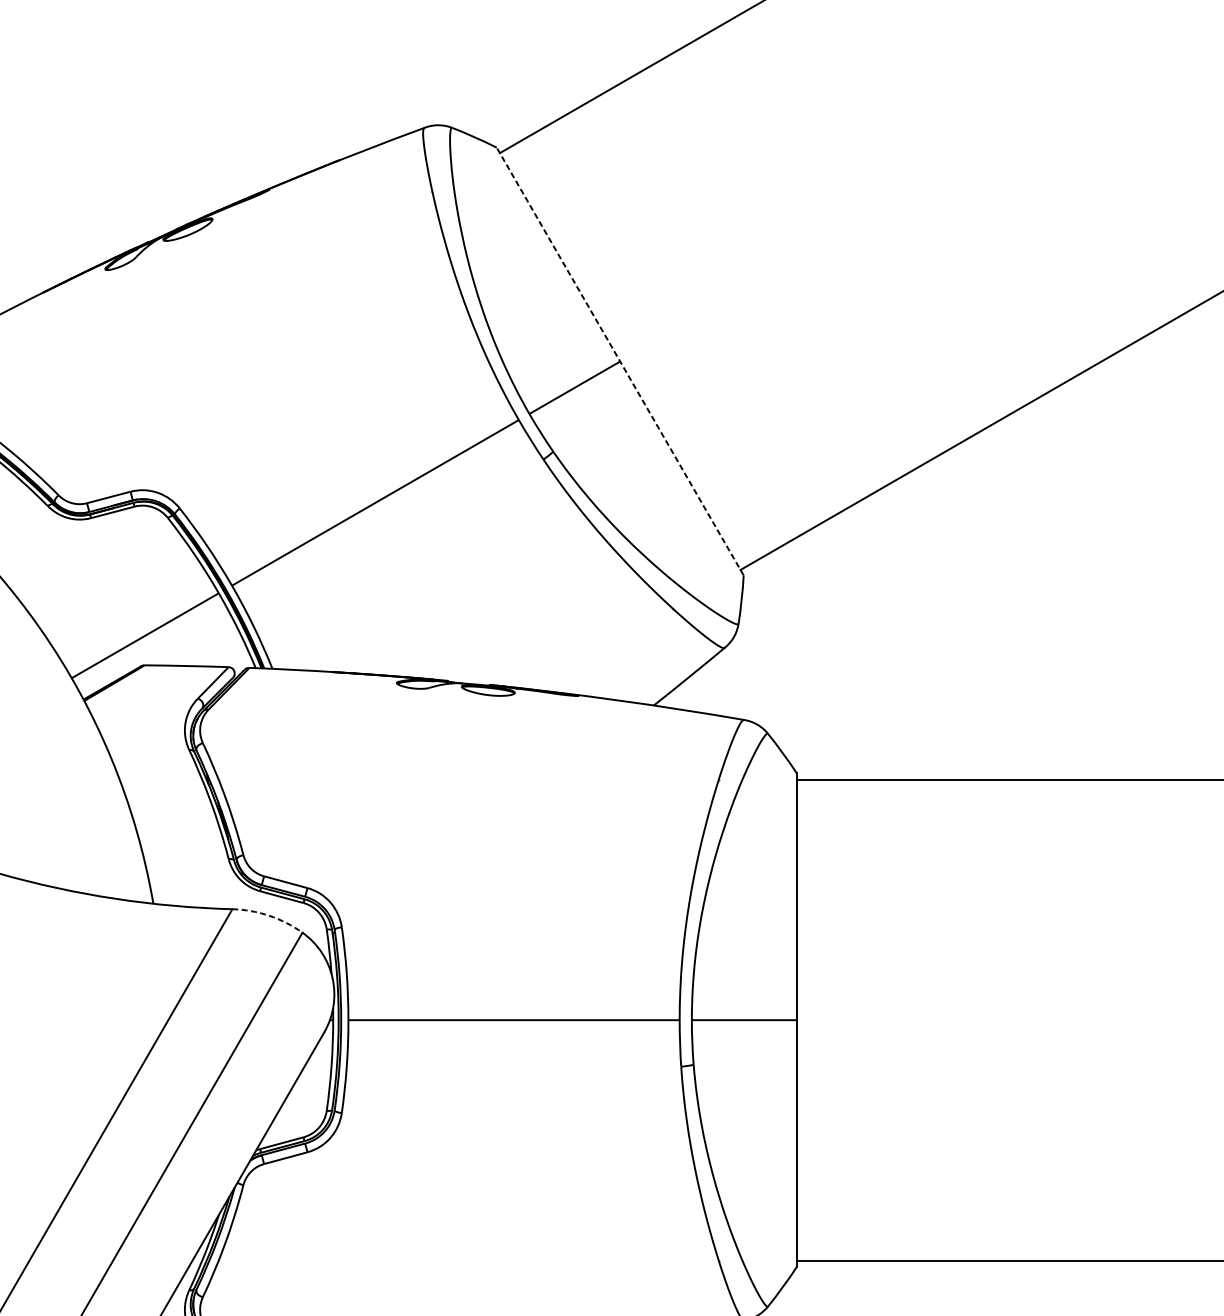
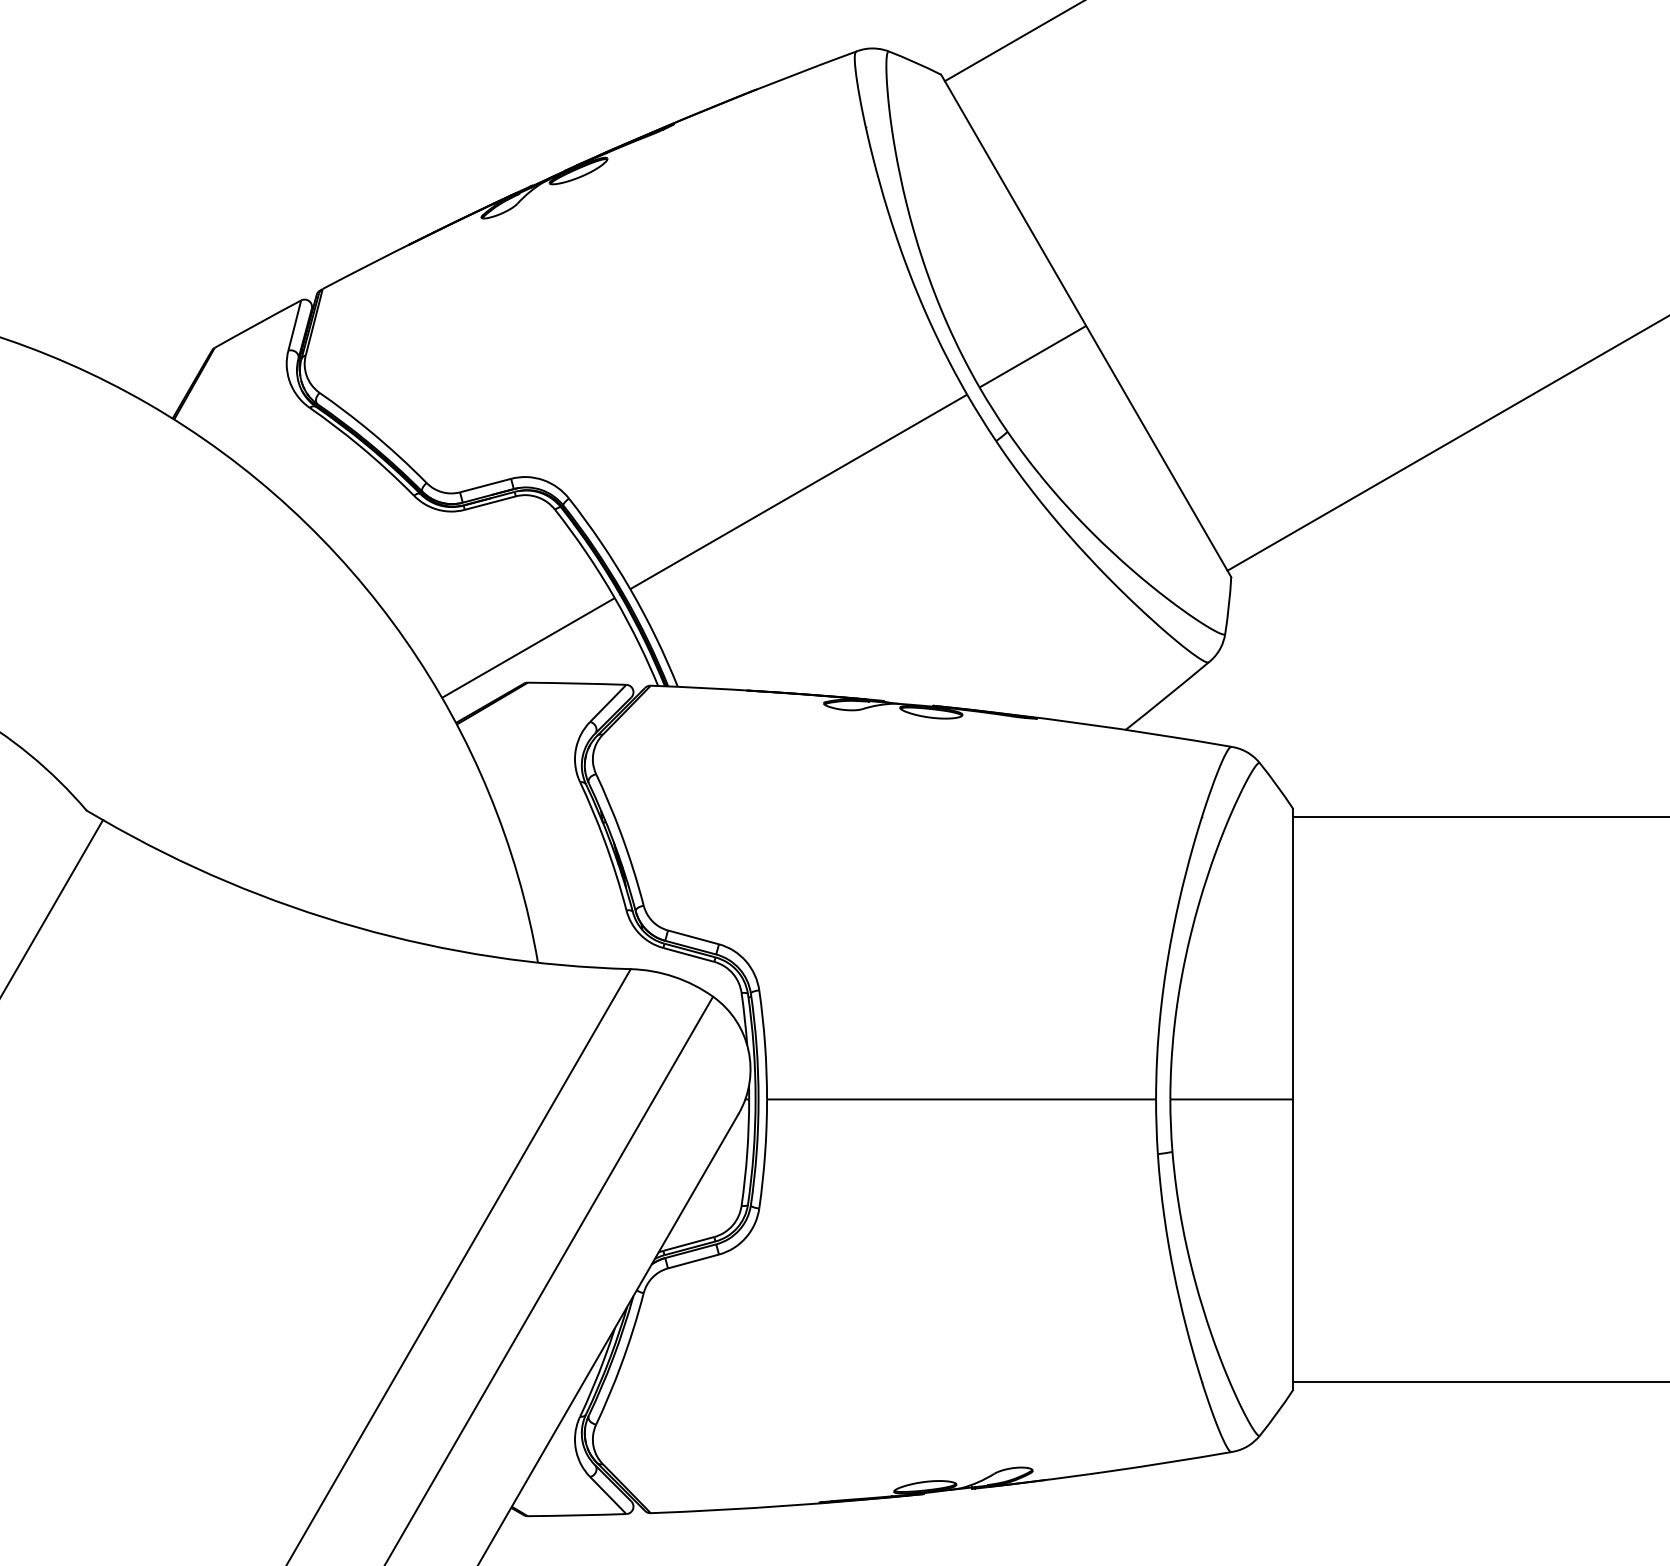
line: (619, 361) -> (1085, 325), dashed -> solid
arc: (268, 915) -> (673, 976), dashed -> solid

